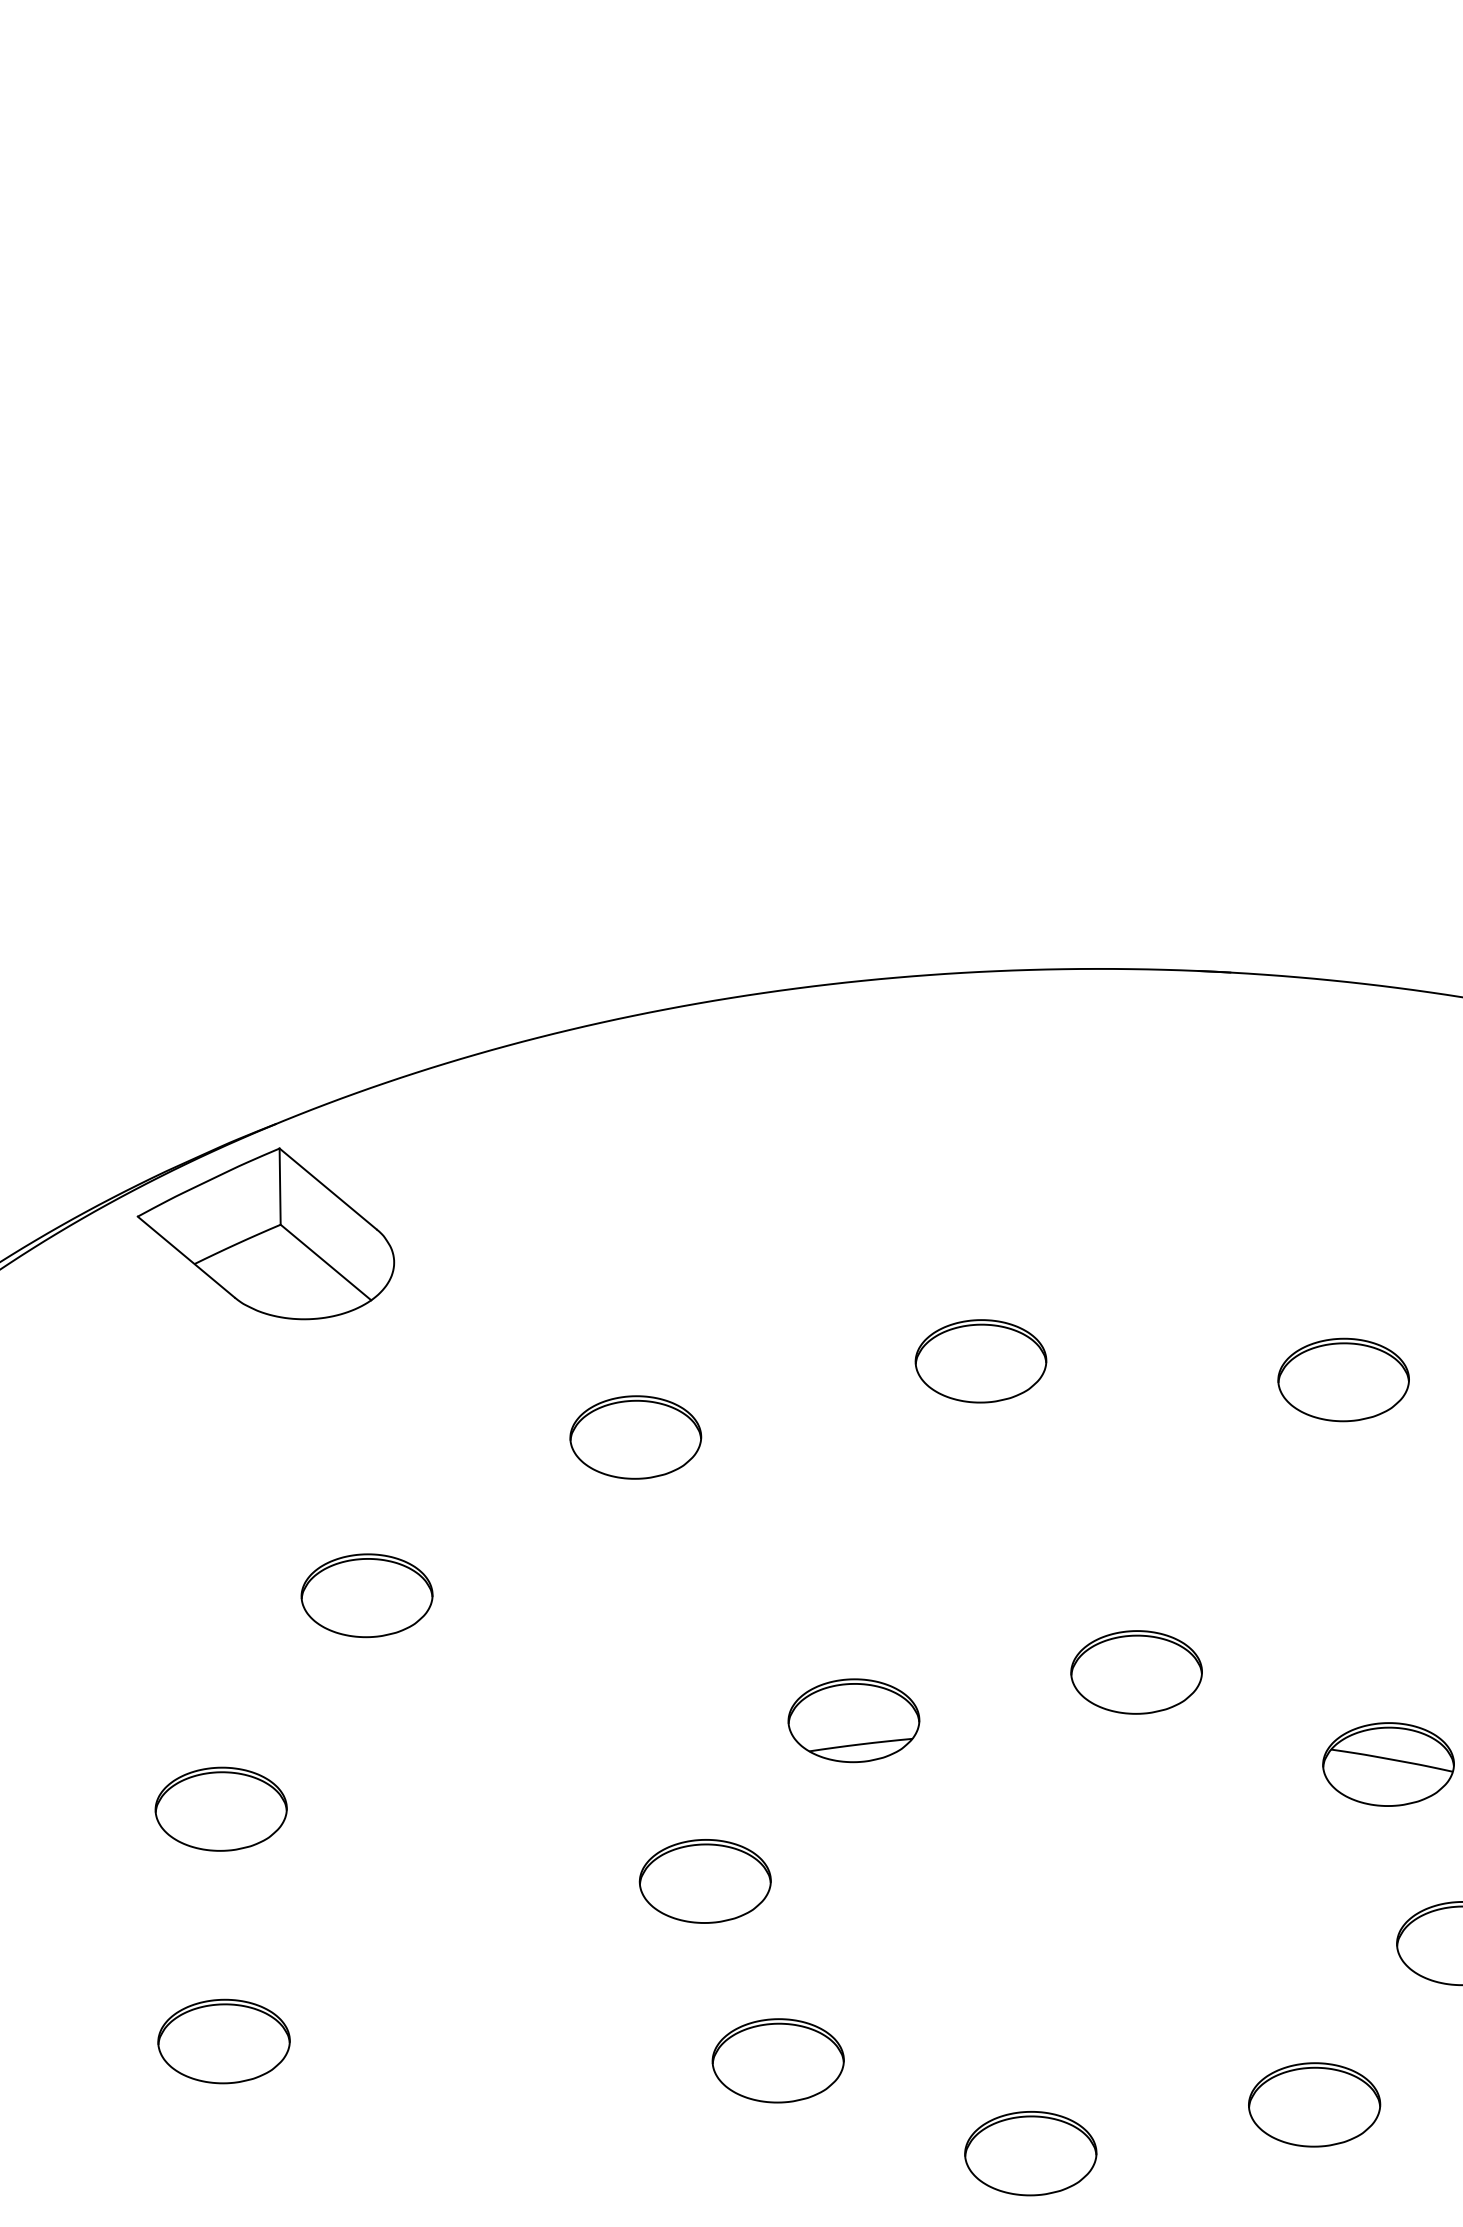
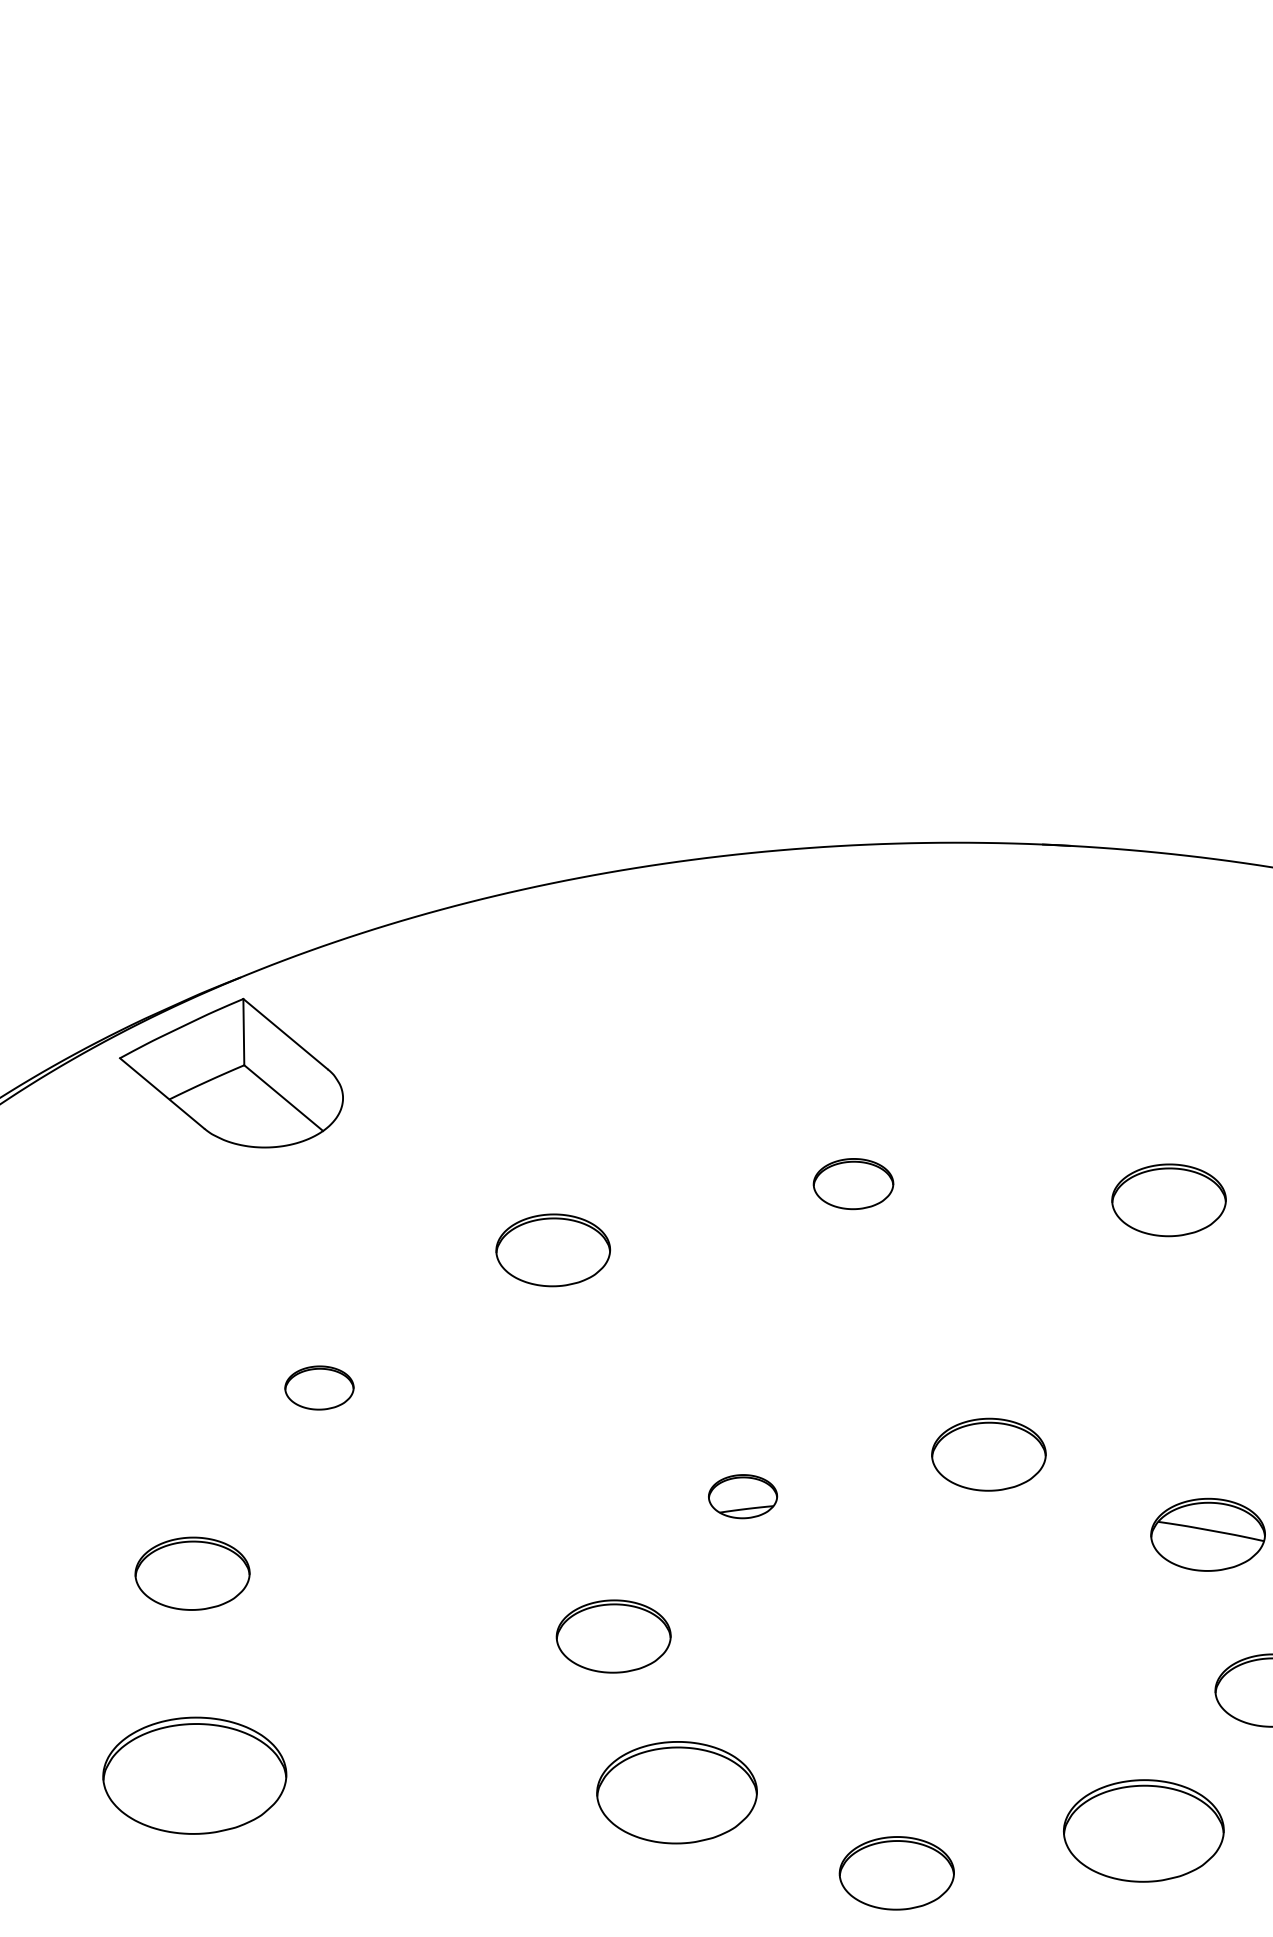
part: (980, 1360) -> (853, 1183), size x0.7
part: (367, 1595) -> (319, 1387), size x0.6
part: (853, 1720) -> (742, 1496), size x0.6
part: (224, 2041) -> (195, 1775), size x1.6
part: (778, 2060) -> (677, 1792), size x1.4
part: (1314, 2104) -> (1143, 1830), size x1.4

